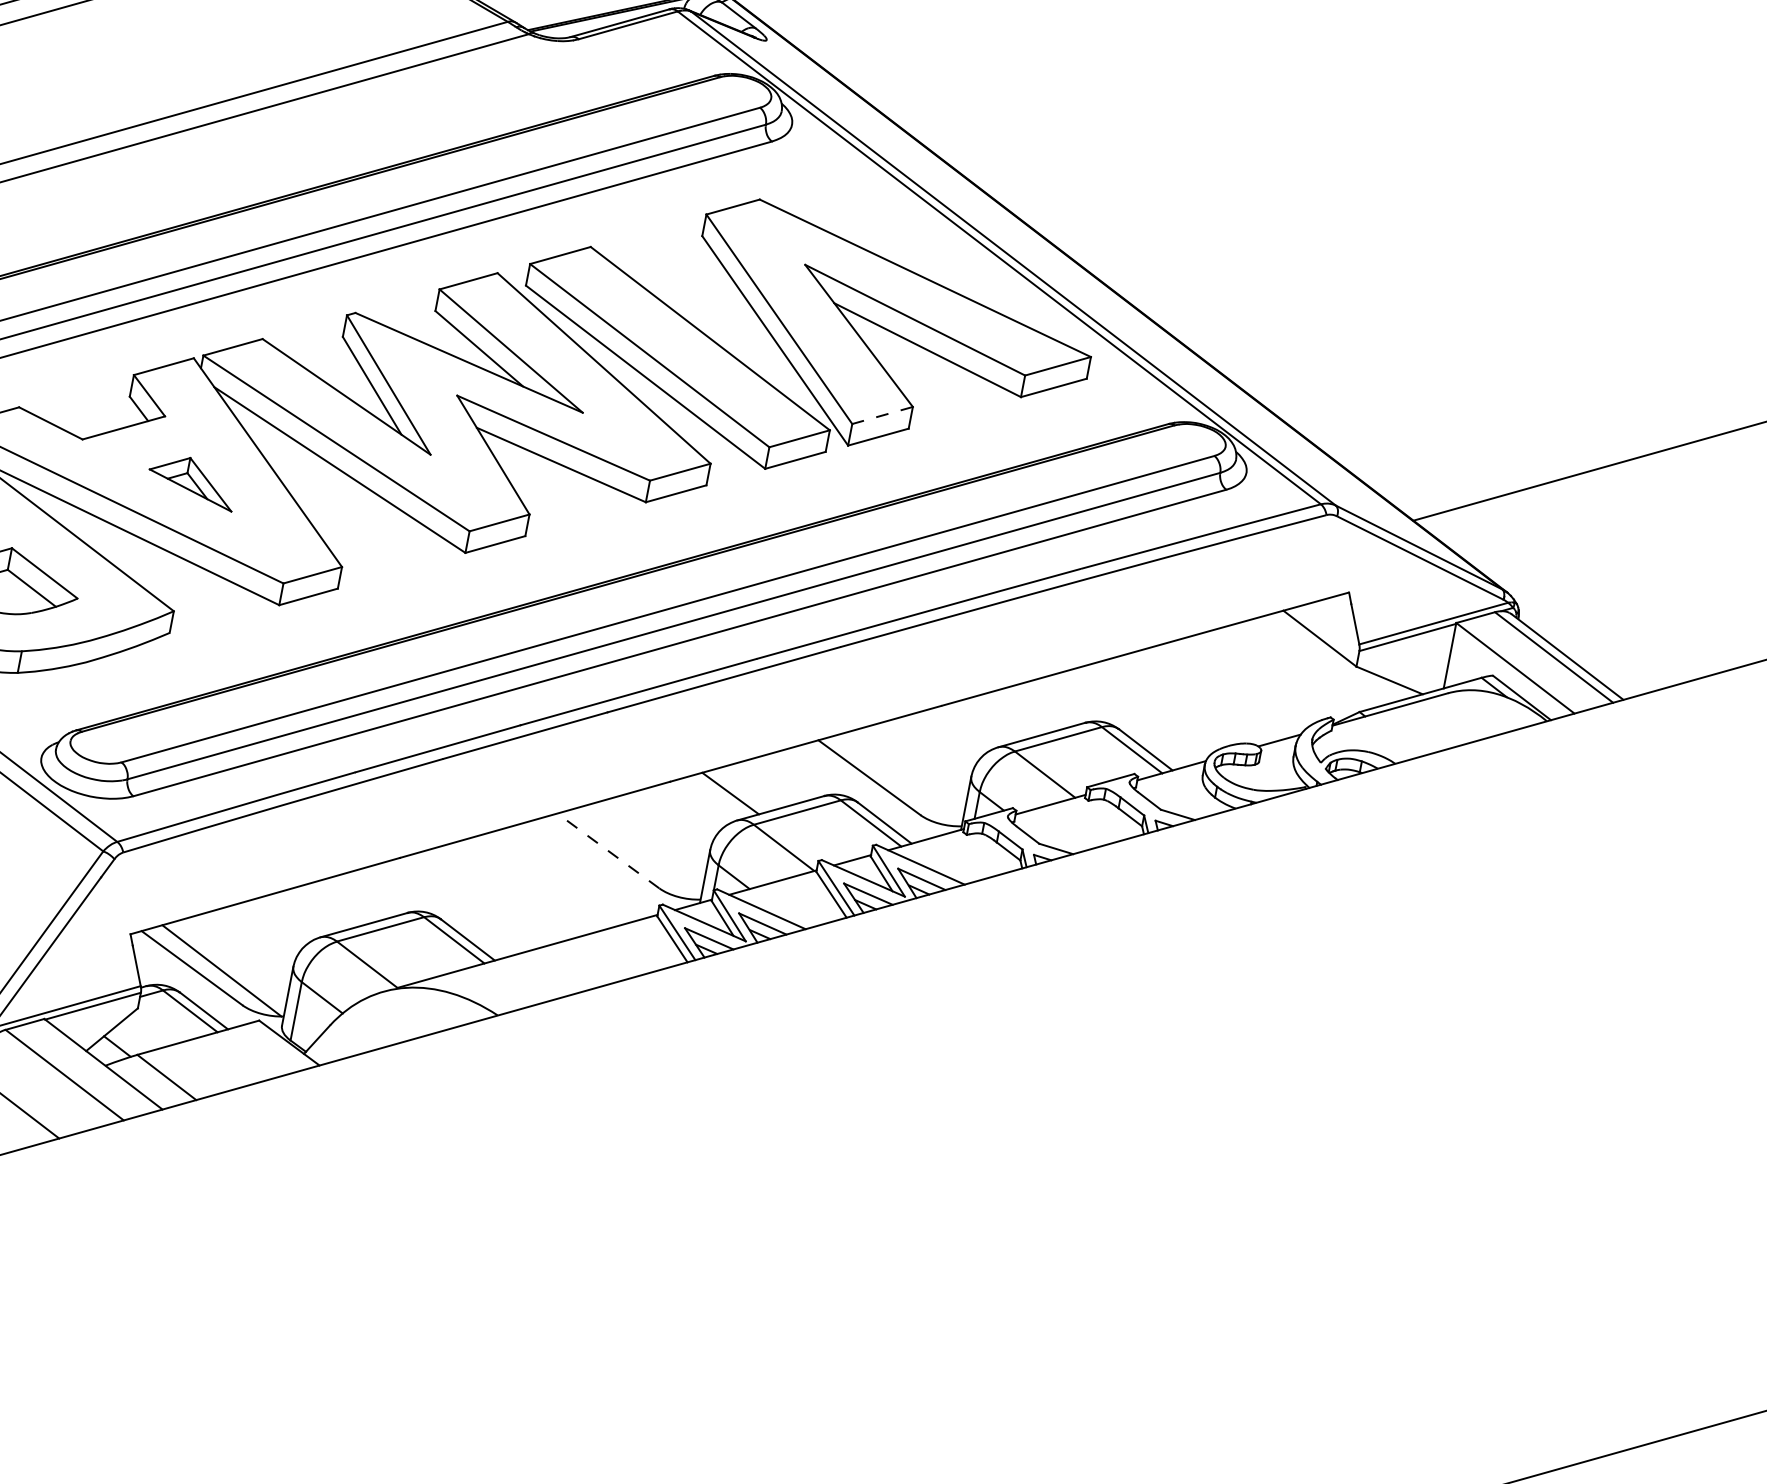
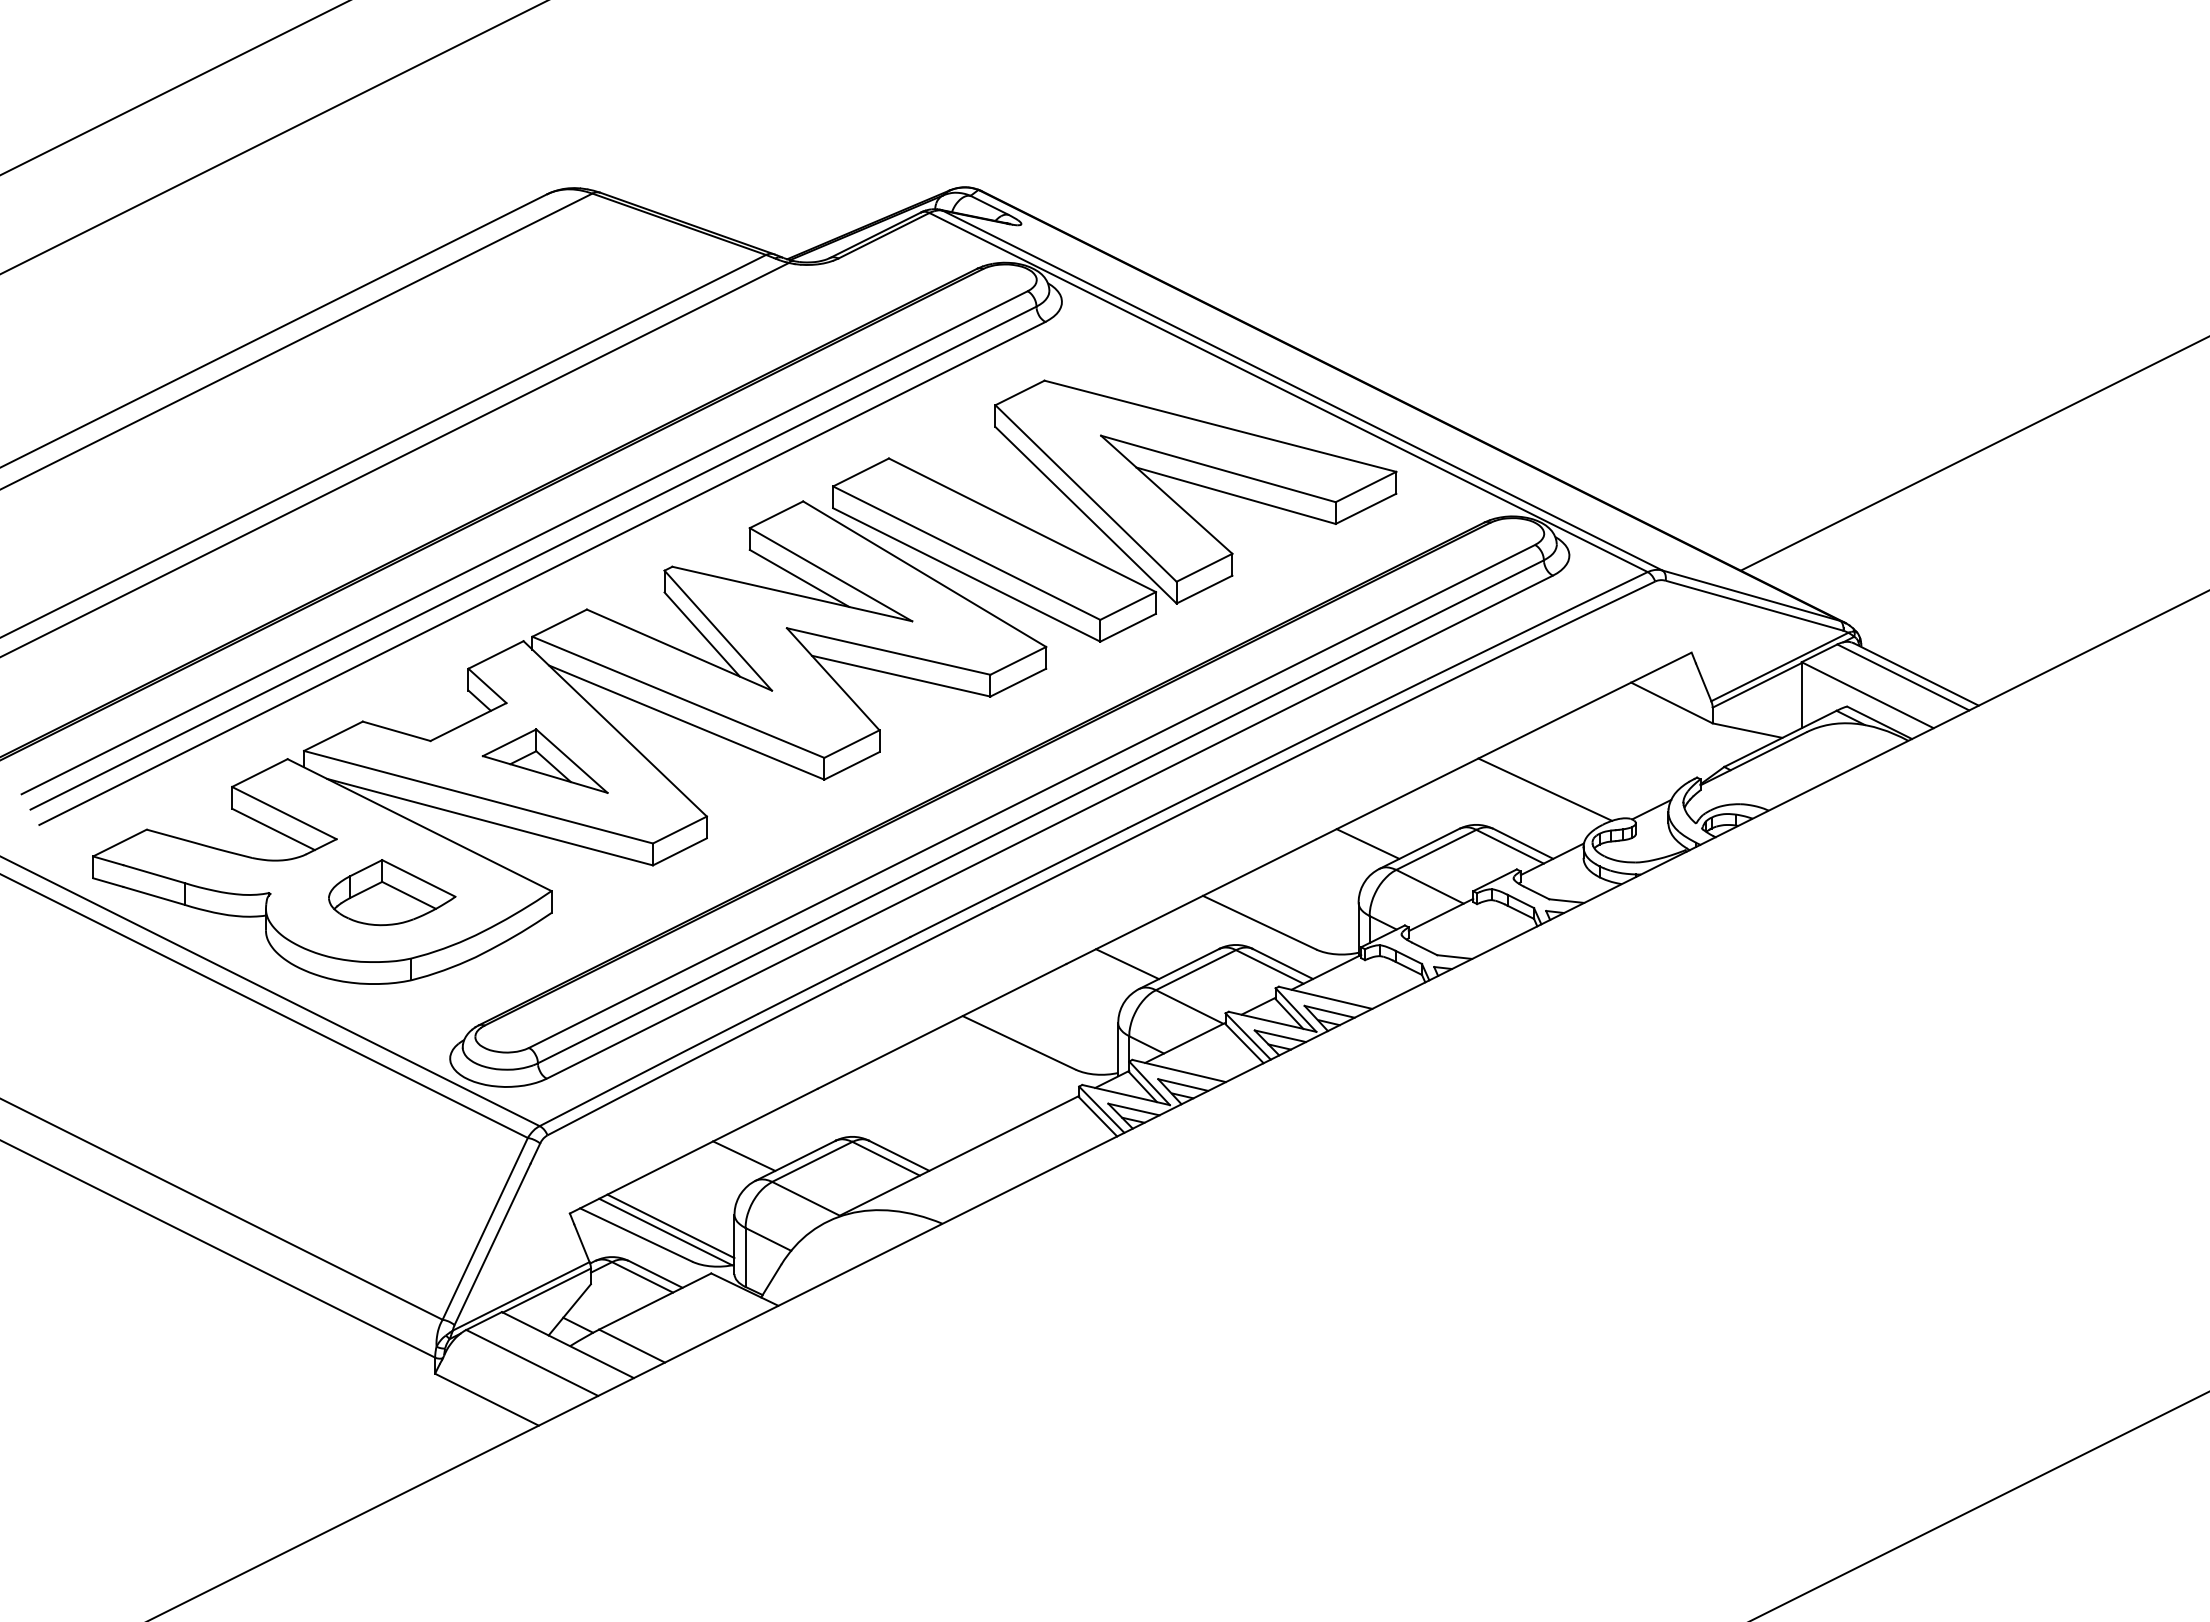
line: (882, 416) -> (1204, 568), dashed -> solid
part: (191, 480) -> (544, 760), size x1.43
line: (1178, 700) -> (1545, 789), added
line: (991, 719) -> (1367, 843), added
line: (608, 850) -> (1019, 1042), dashed -> solid
line: (314, 910) -> (744, 1155), added
line: (227, 966) -> (670, 1226), added

